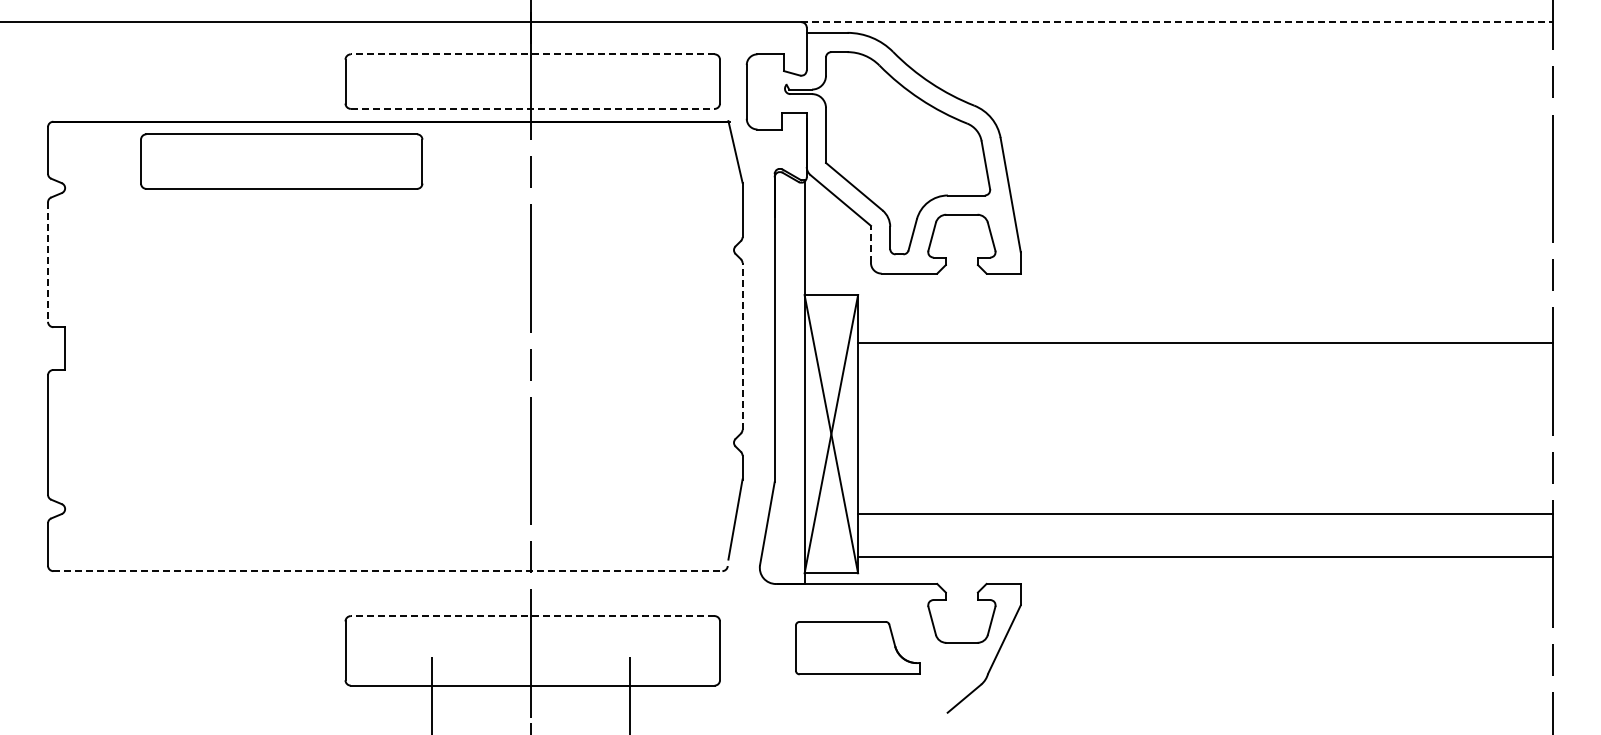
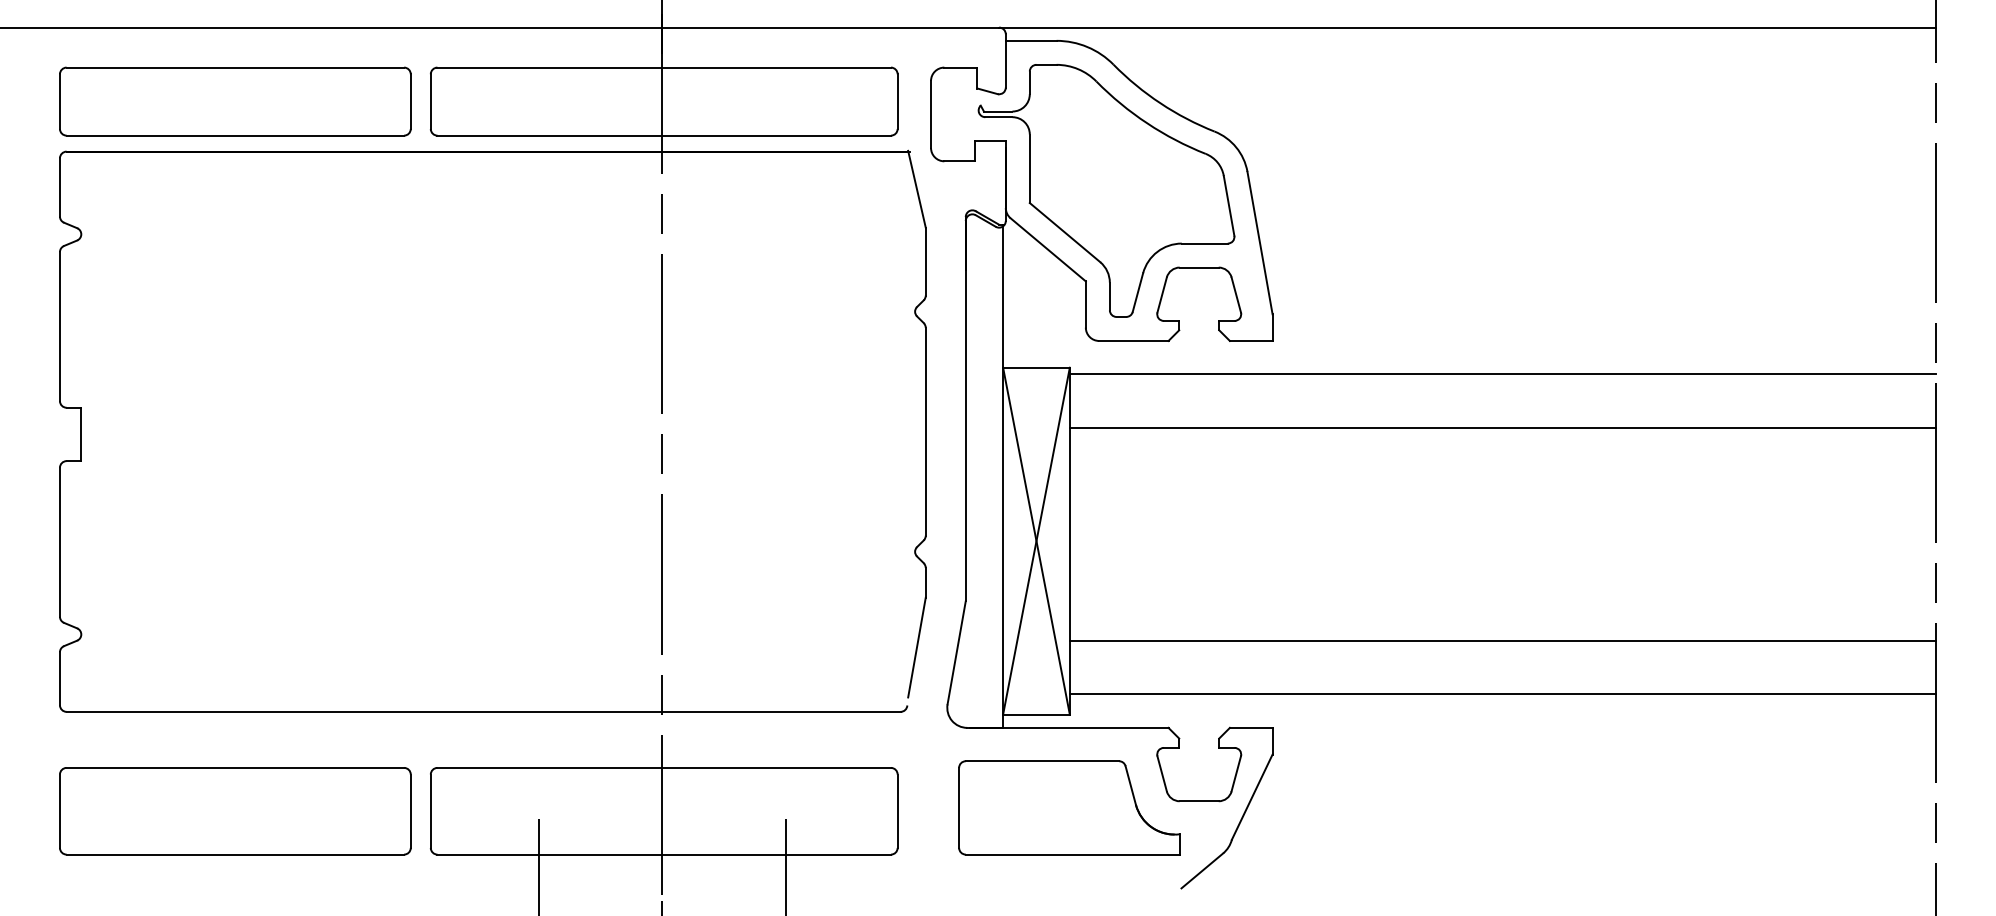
line: (1177, 22) -> (1467, 27), dashed -> solid
line: (532, 54) -> (663, 67), dashed -> solid
line: (532, 108) -> (663, 135), dashed -> solid
part: (281, 161) -> (235, 101), moved
line: (870, 244) -> (1085, 304), dashed -> solid
line: (48, 262) -> (60, 327), dashed -> solid
line: (1205, 300) -> (1502, 374), added
line: (742, 345) -> (925, 430), dashed -> solid
line: (387, 571) -> (483, 712), dashed -> solid
line: (532, 616) -> (663, 768), dashed -> solid
part: (857, 647) -> (1069, 807), size x1.43
part: (188, 650) -> (235, 810), added

